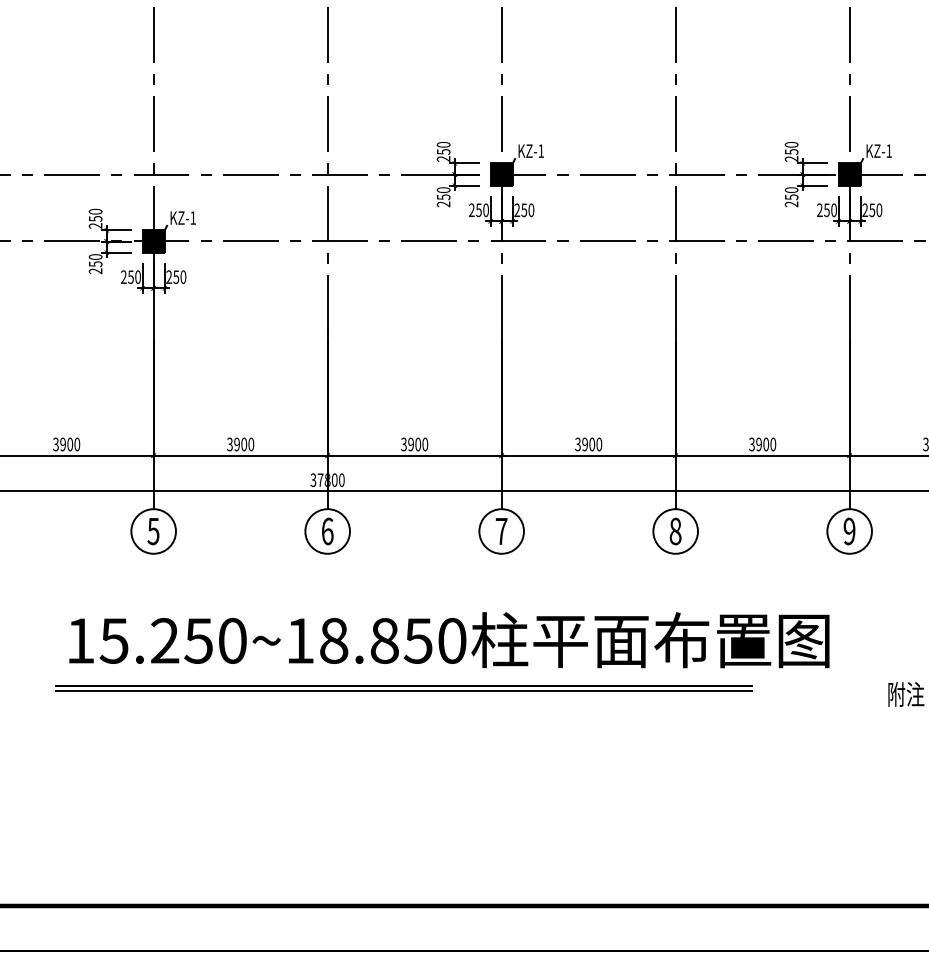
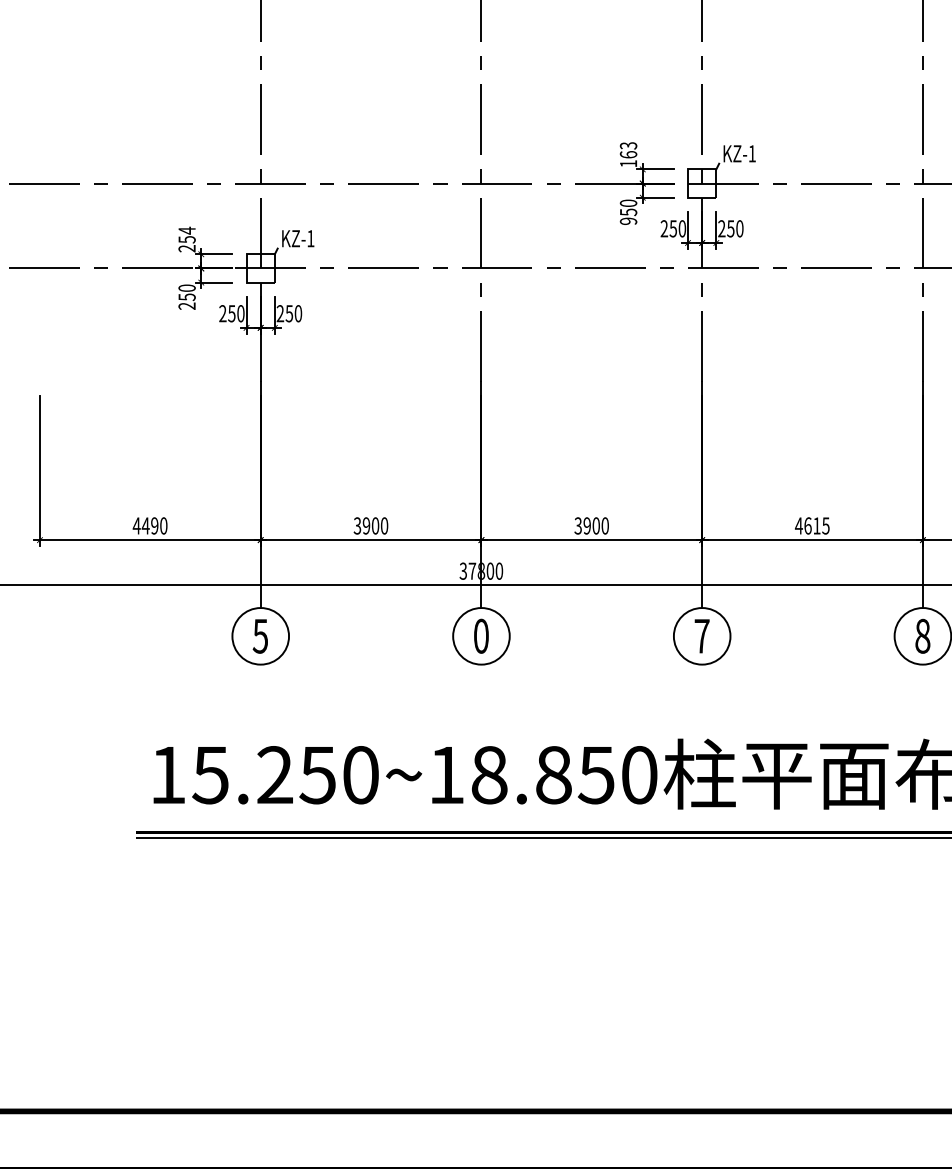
text: (443, 151) -> (628, 154), 250 -> 163
fill: (501, 174) -> (701, 183), removed
text: (443, 204) -> (628, 221), 250 -> 950
text: (95, 211) -> (186, 230), 250 -> 254
fill: (153, 241) -> (260, 268), removed
text: (62, 444) -> (145, 525), 3900 -> 4490
text: (588, 444) -> (812, 525), 3900 -> 4615
text: (327, 531) -> (481, 636), 6 -> 0

